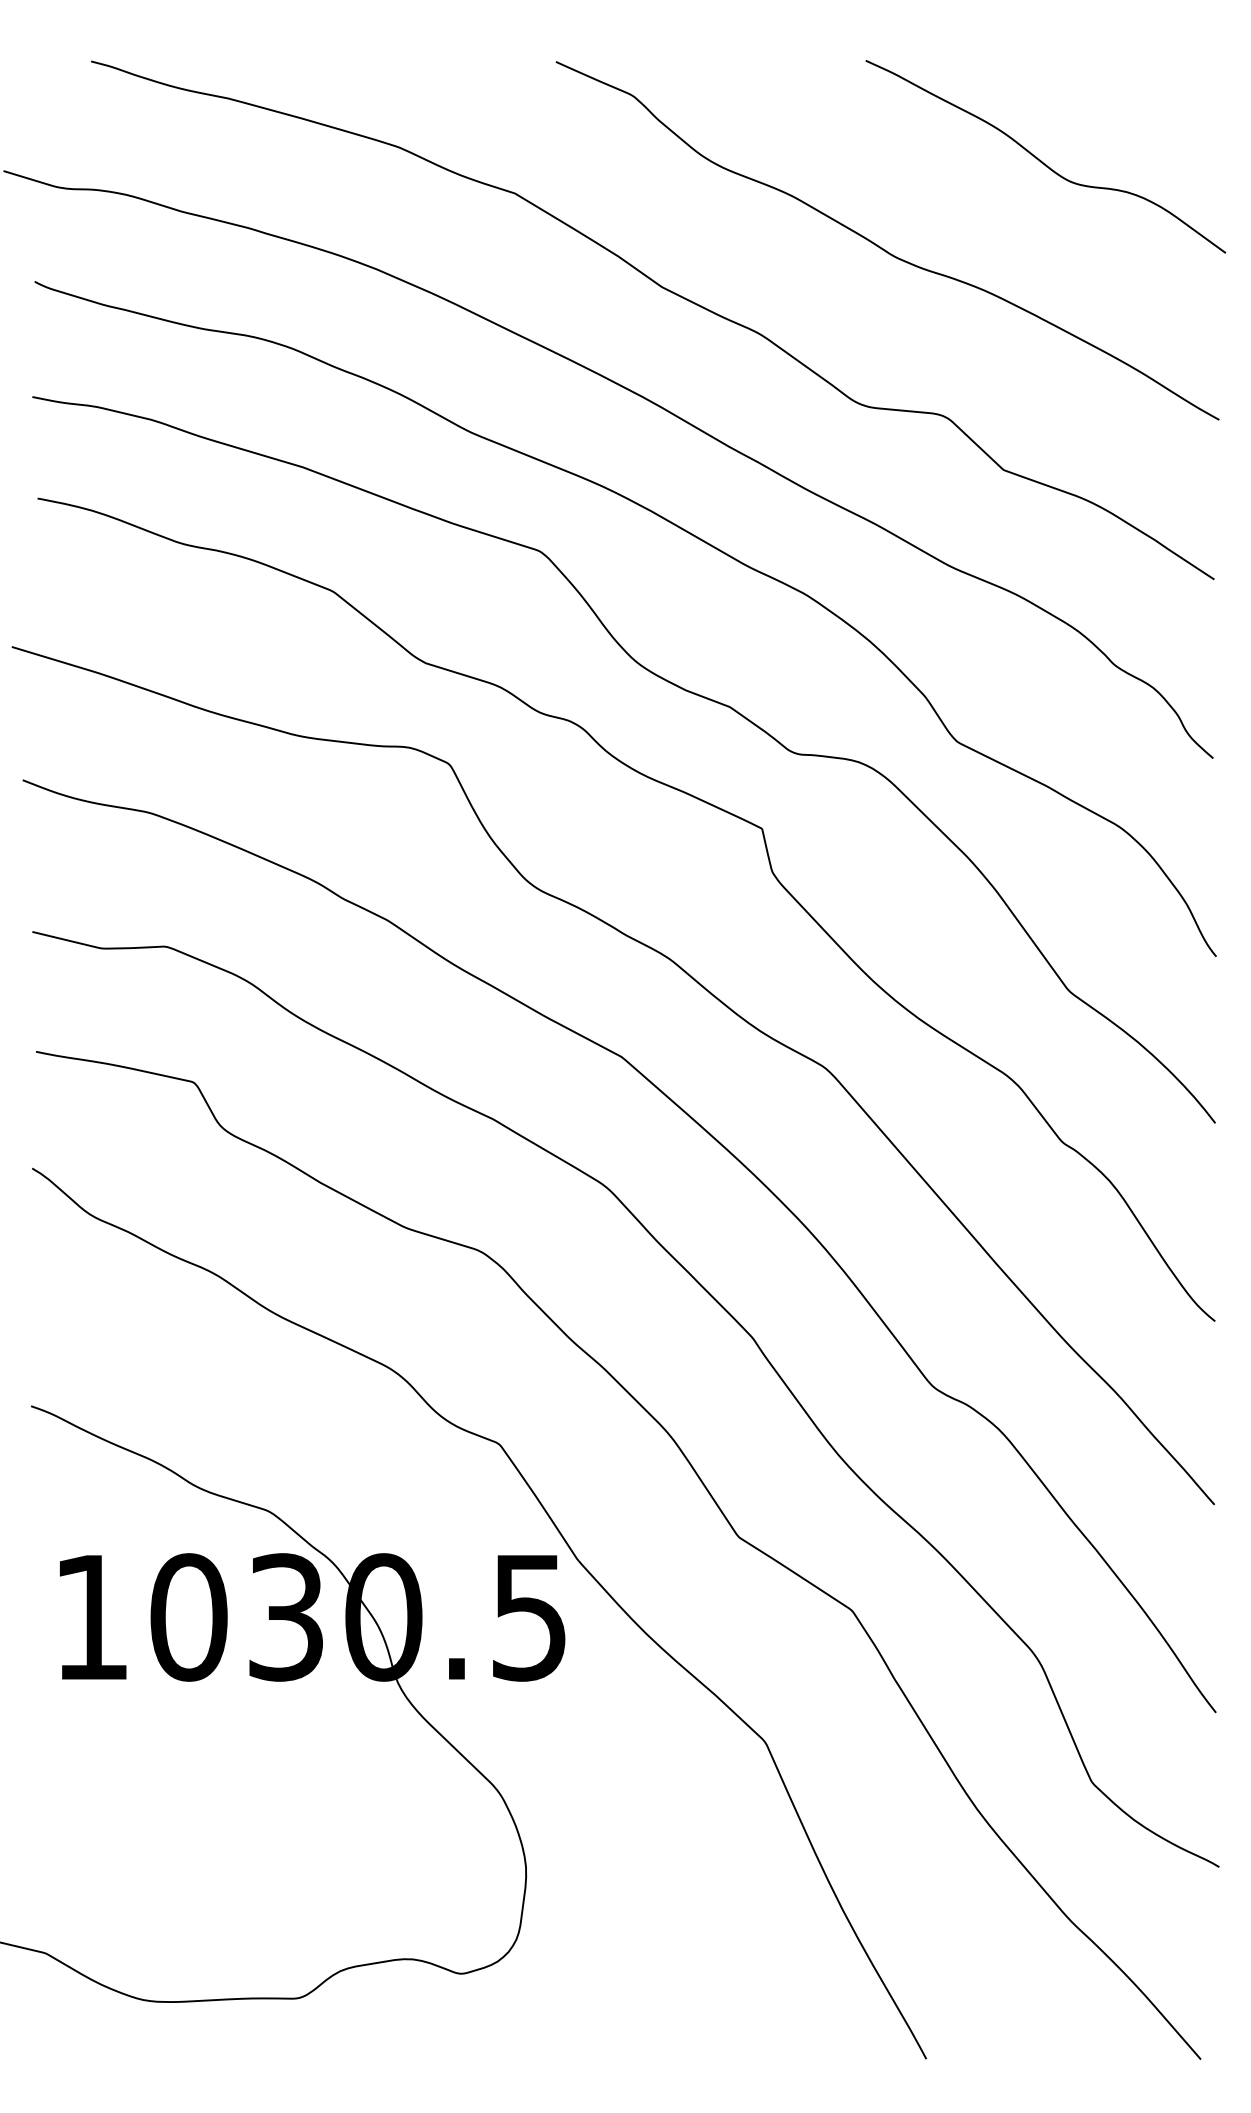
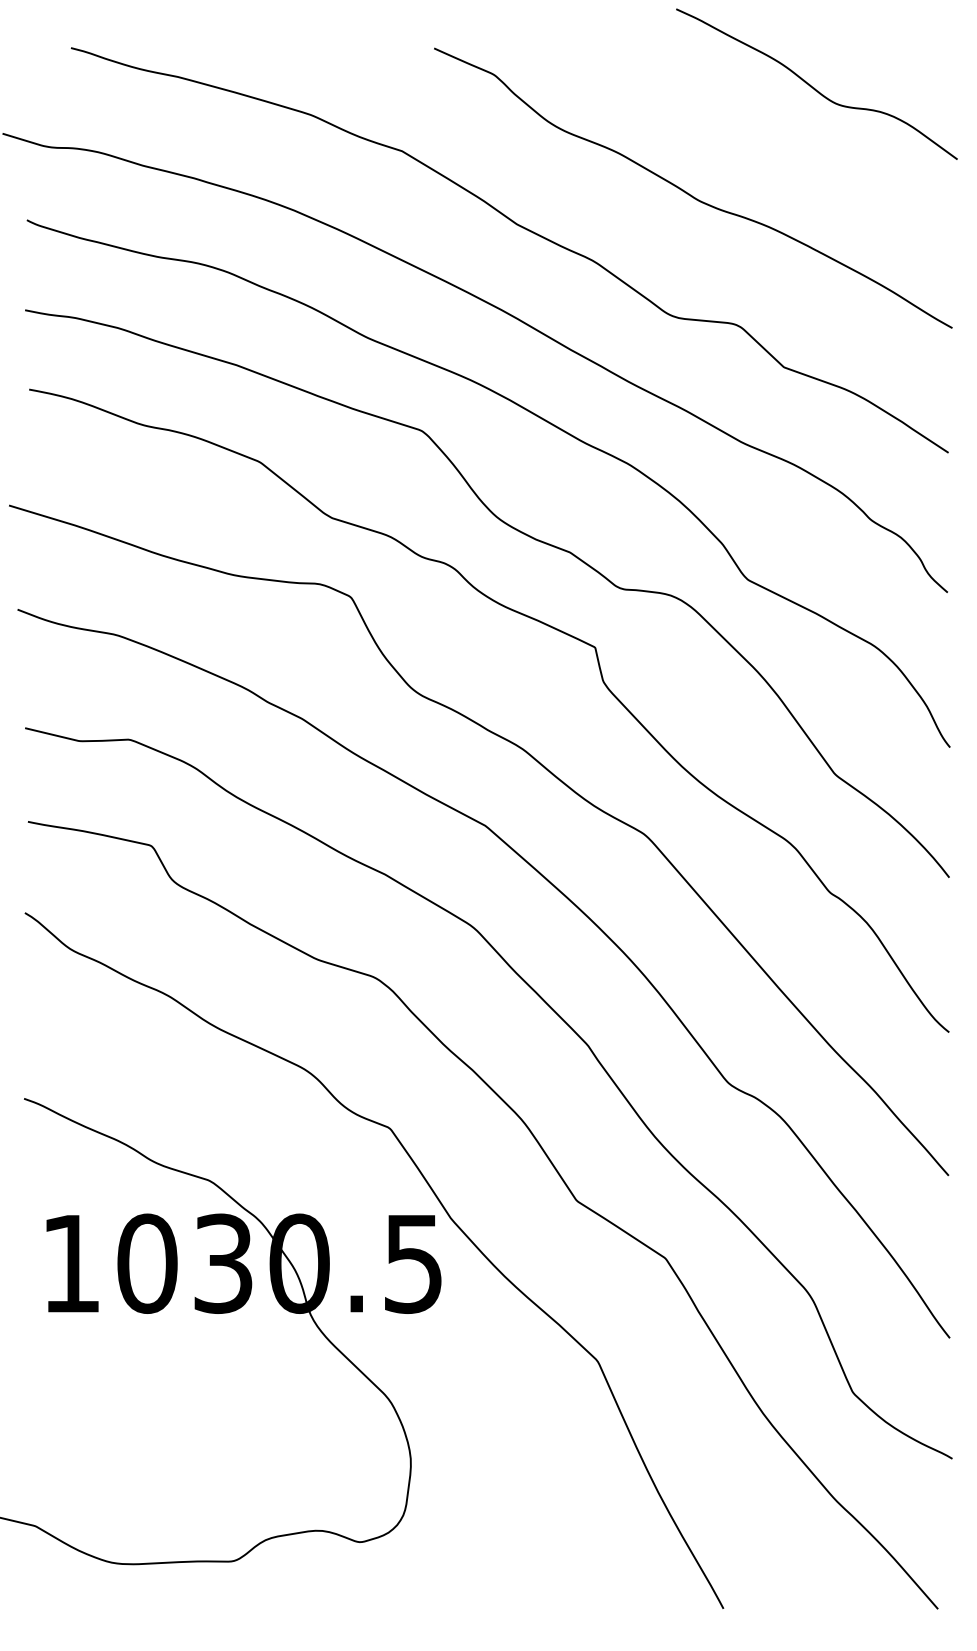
curve: (1041, 160) -> (813, 87), moved

